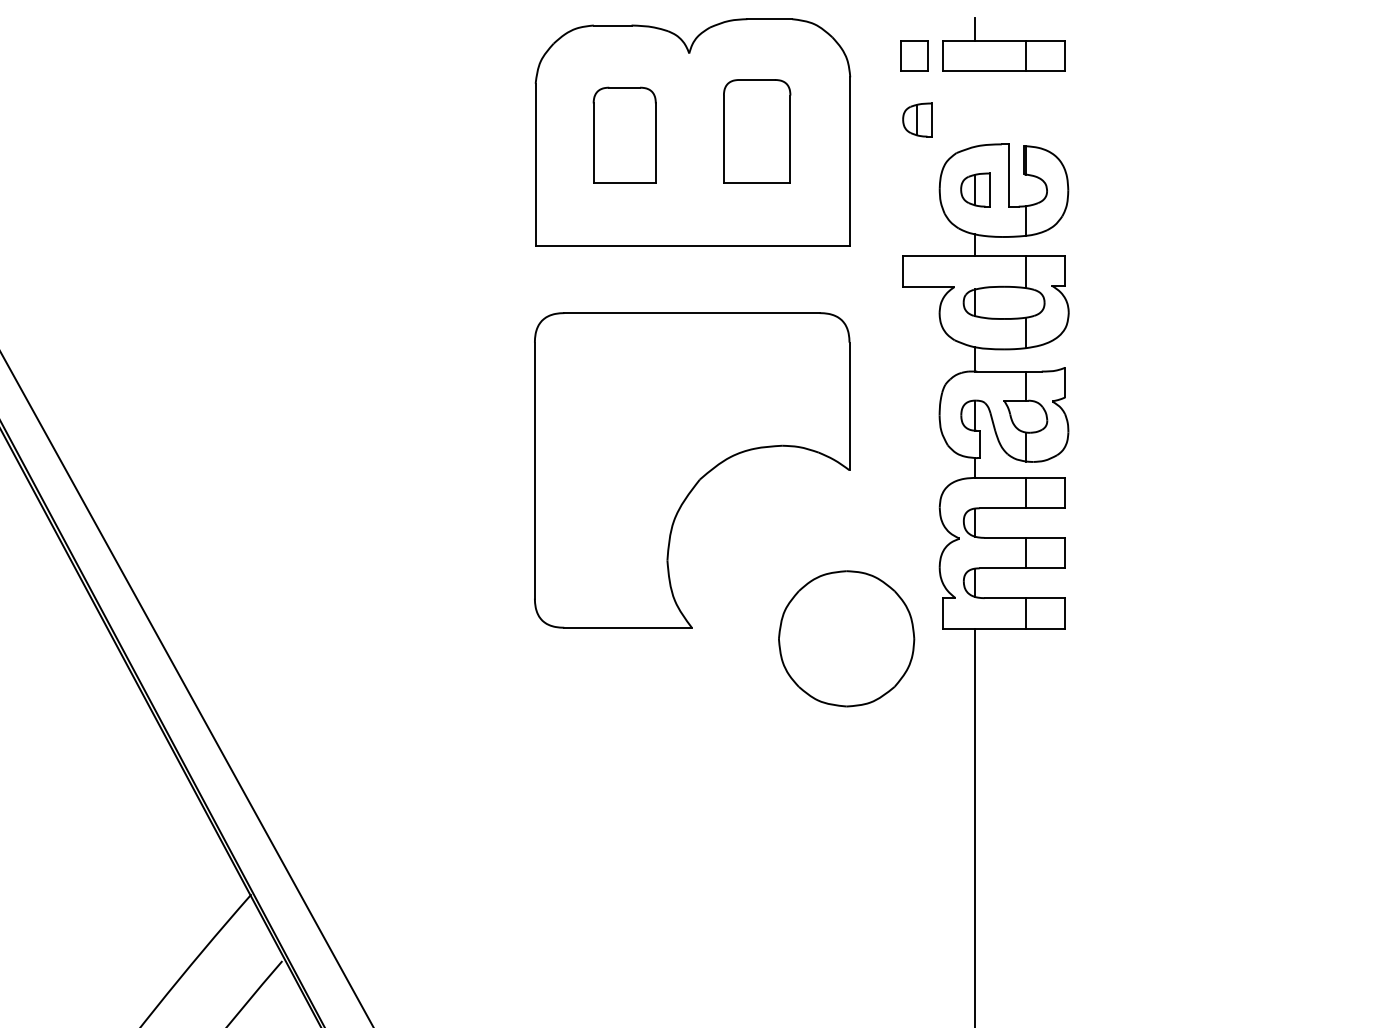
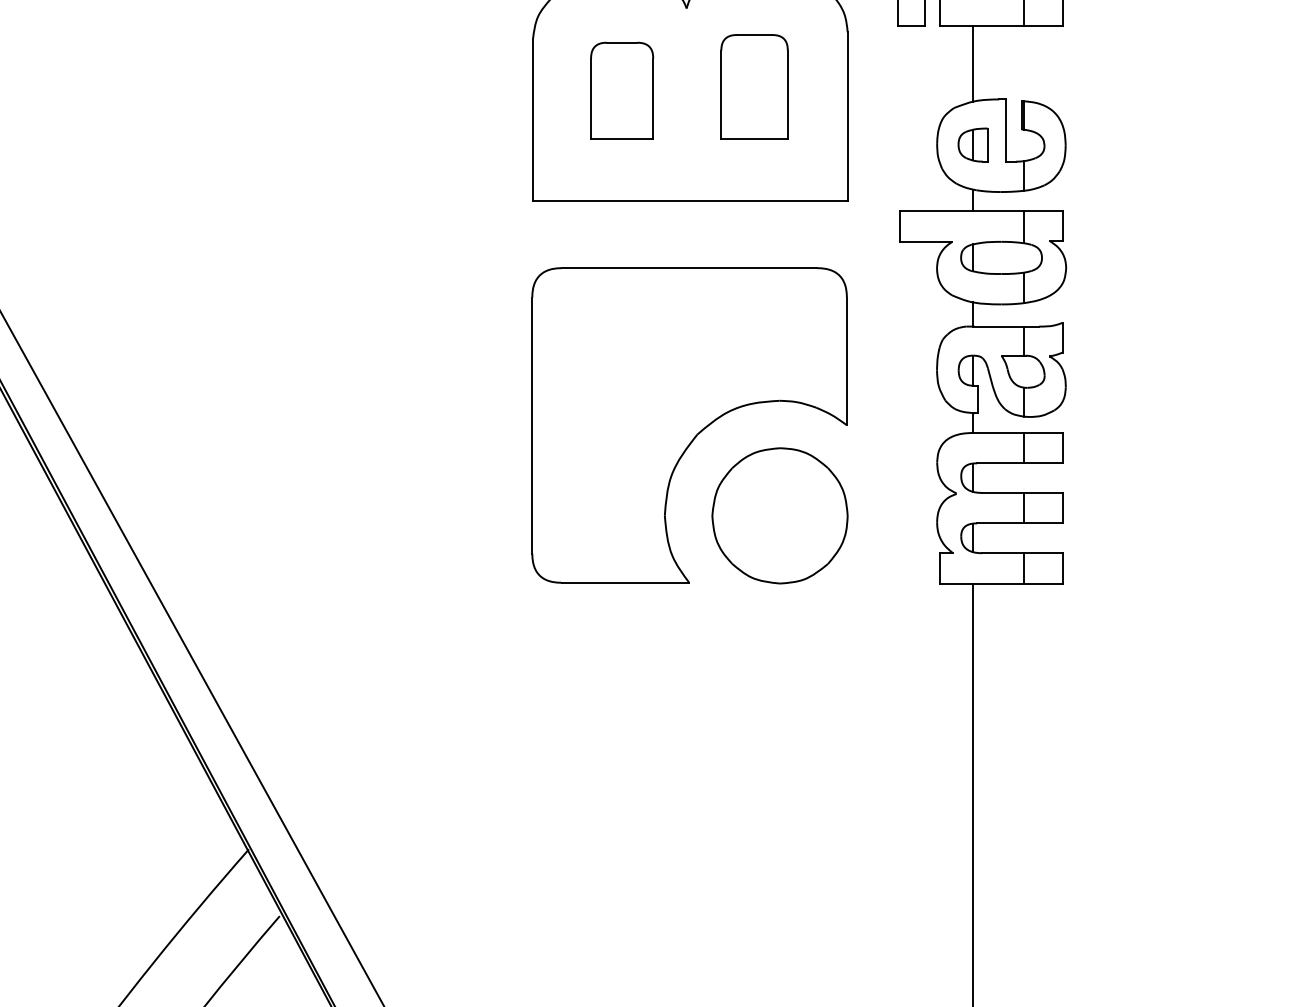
line: (975, 108) -> (972, 63), added
part: (917, 119) -> (914, 74), removed
part: (846, 638) -> (779, 515), moved

